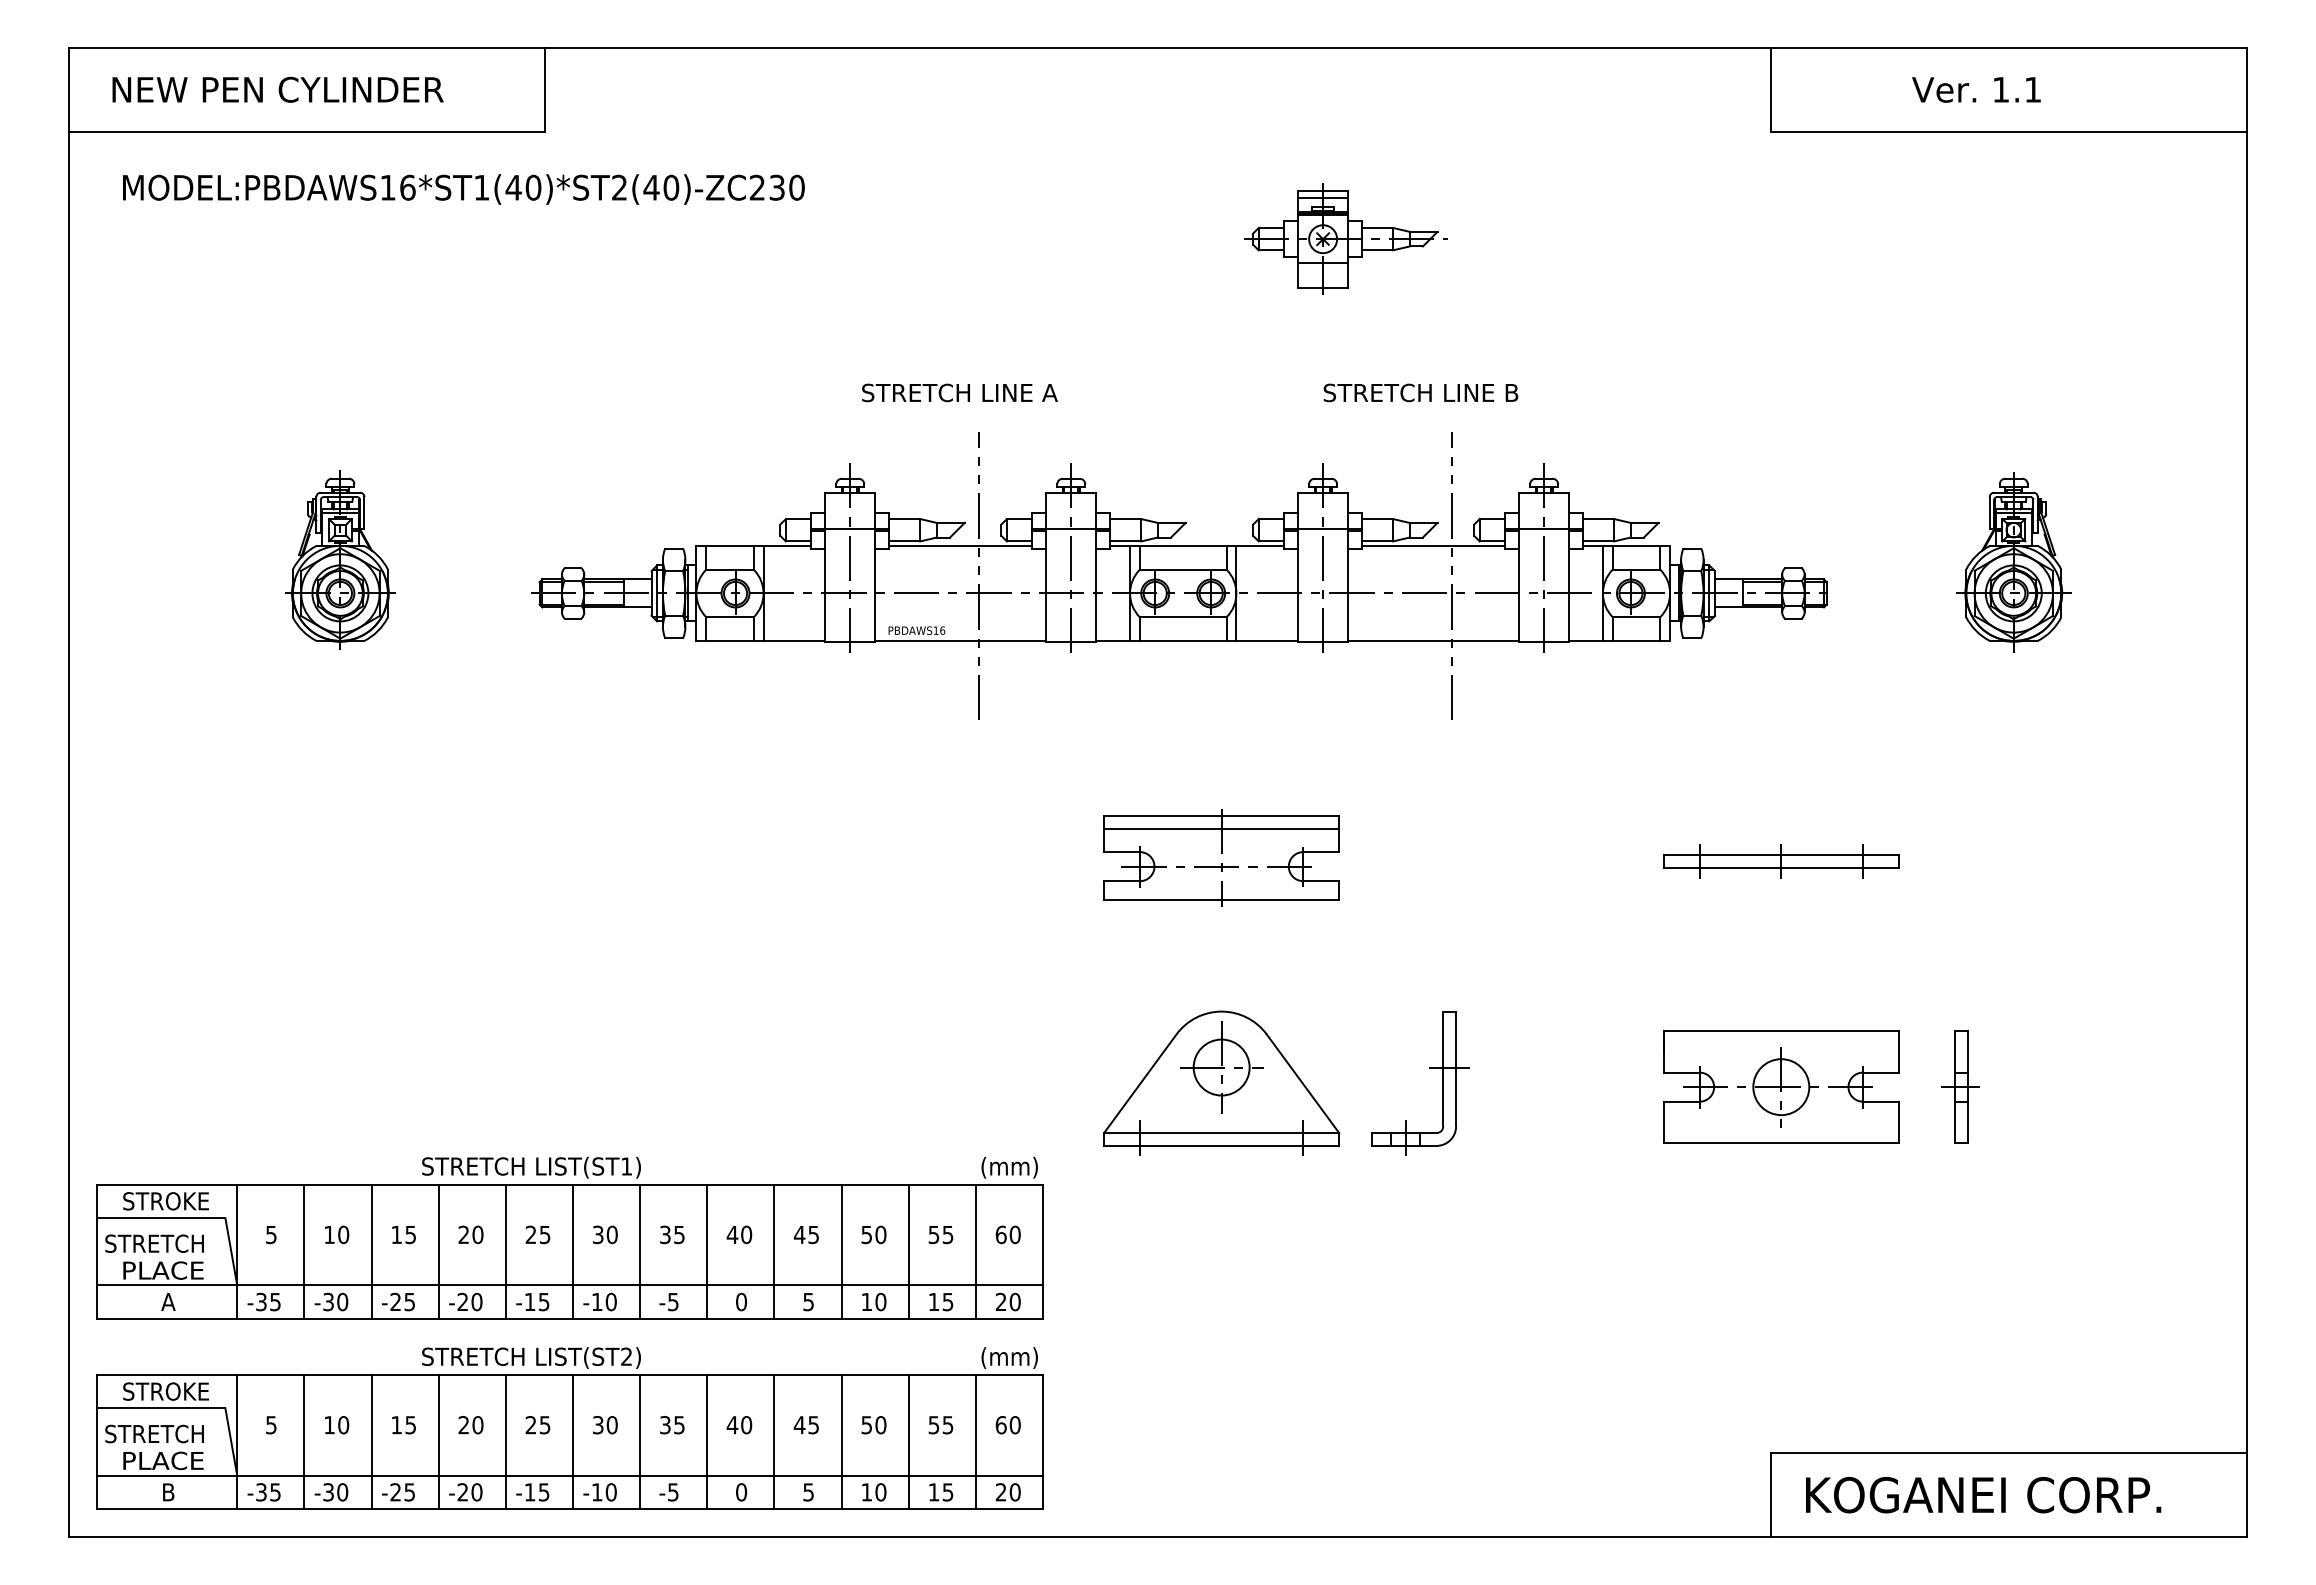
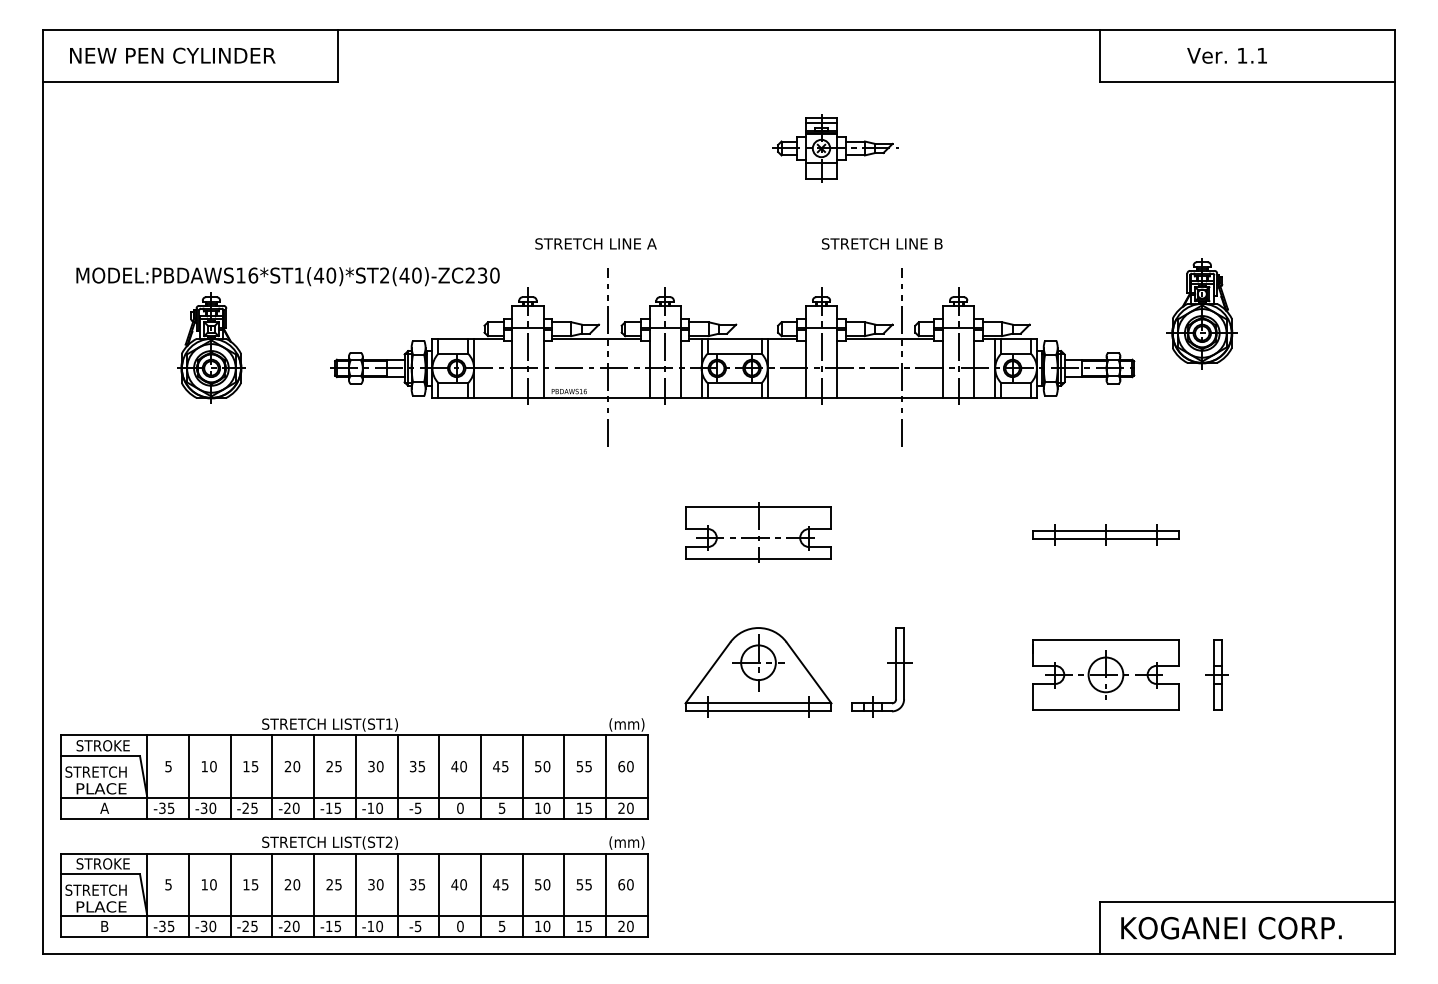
text: (462, 189) -> (287, 276), moved
part: (2012, 561) -> (1201, 313), moved
line: (1221, 828) -> (758, 514), removed

